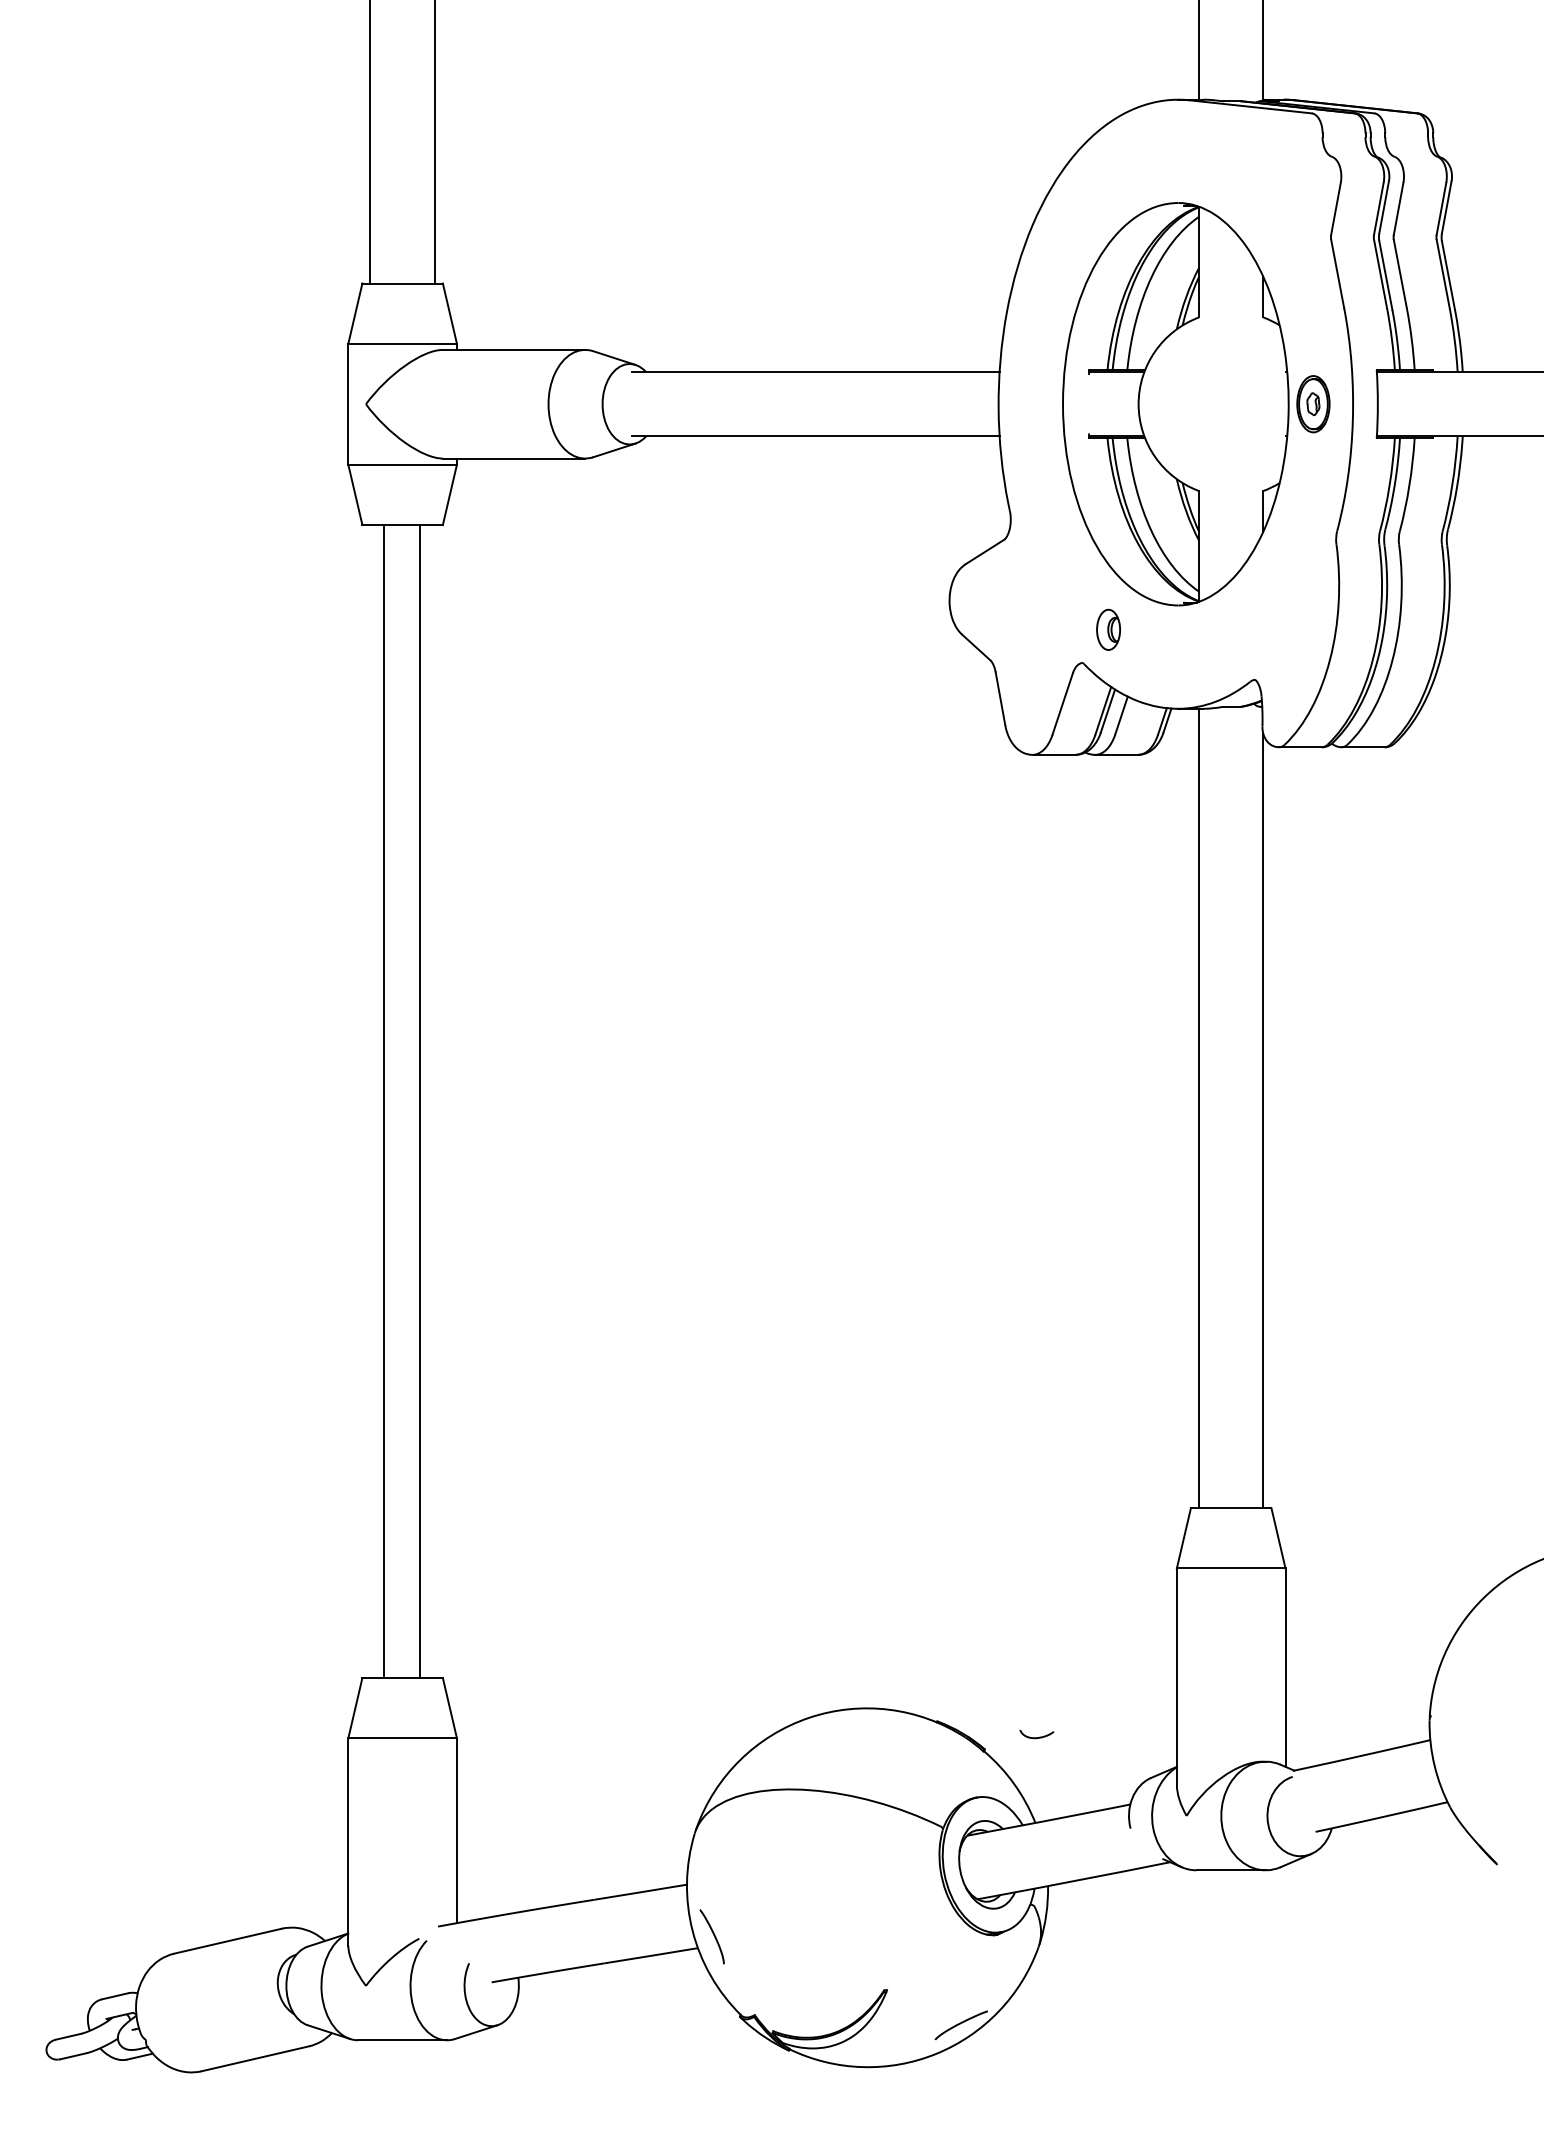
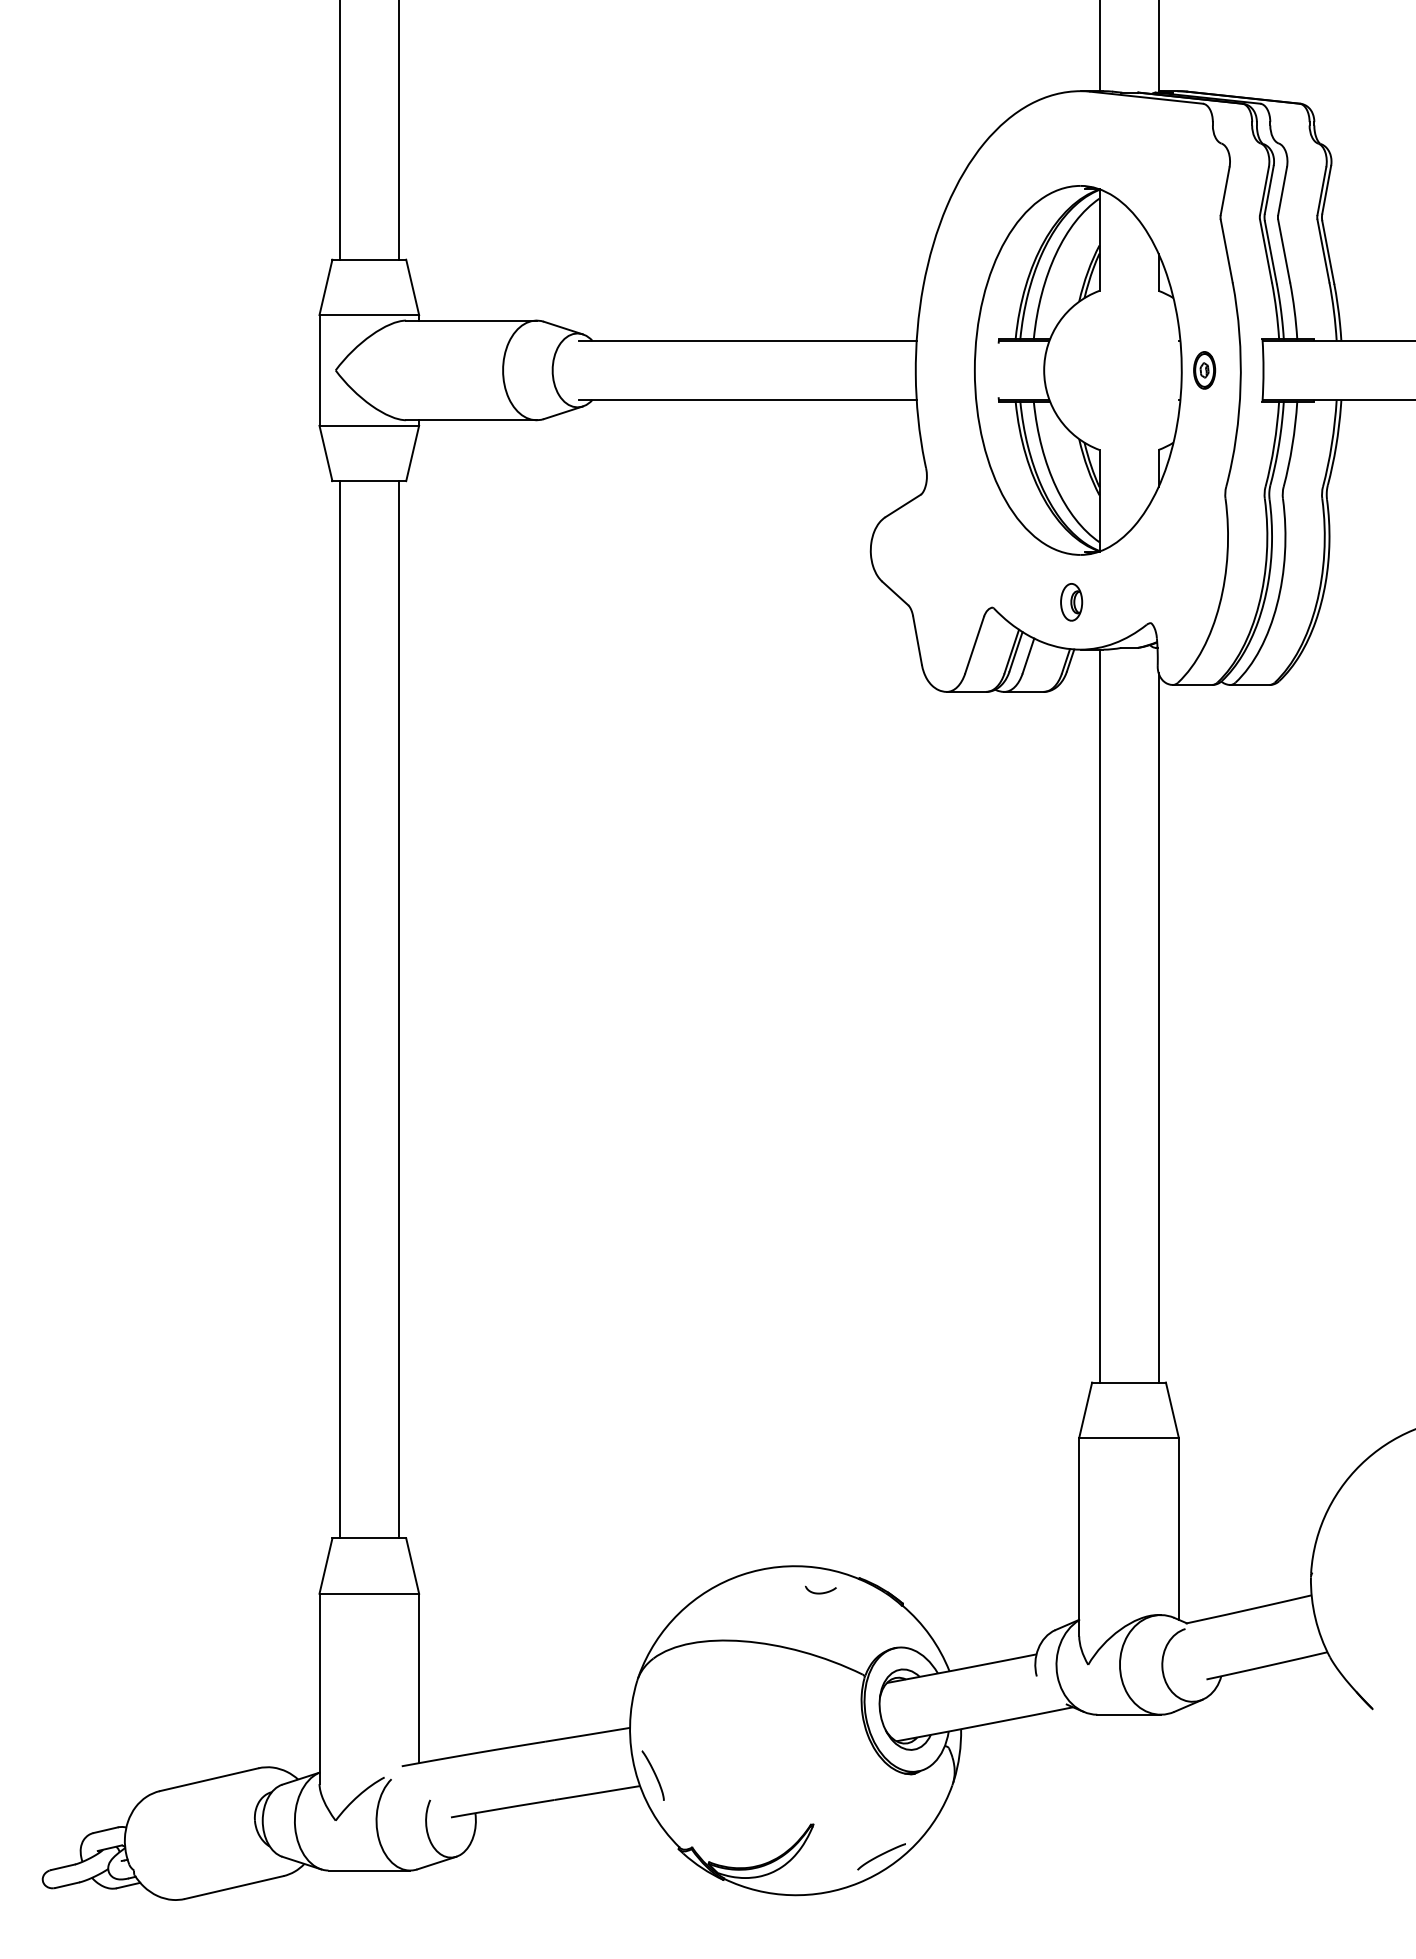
part: (1313, 404) -> (1204, 370), size x0.71
part: (1108, 630) -> (1071, 602), moved
line: (383, 1101) -> (398, 1009), moved
line: (419, 1101) -> (339, 1009), moved
curve: (1036, 1737) -> (820, 1592), moved

